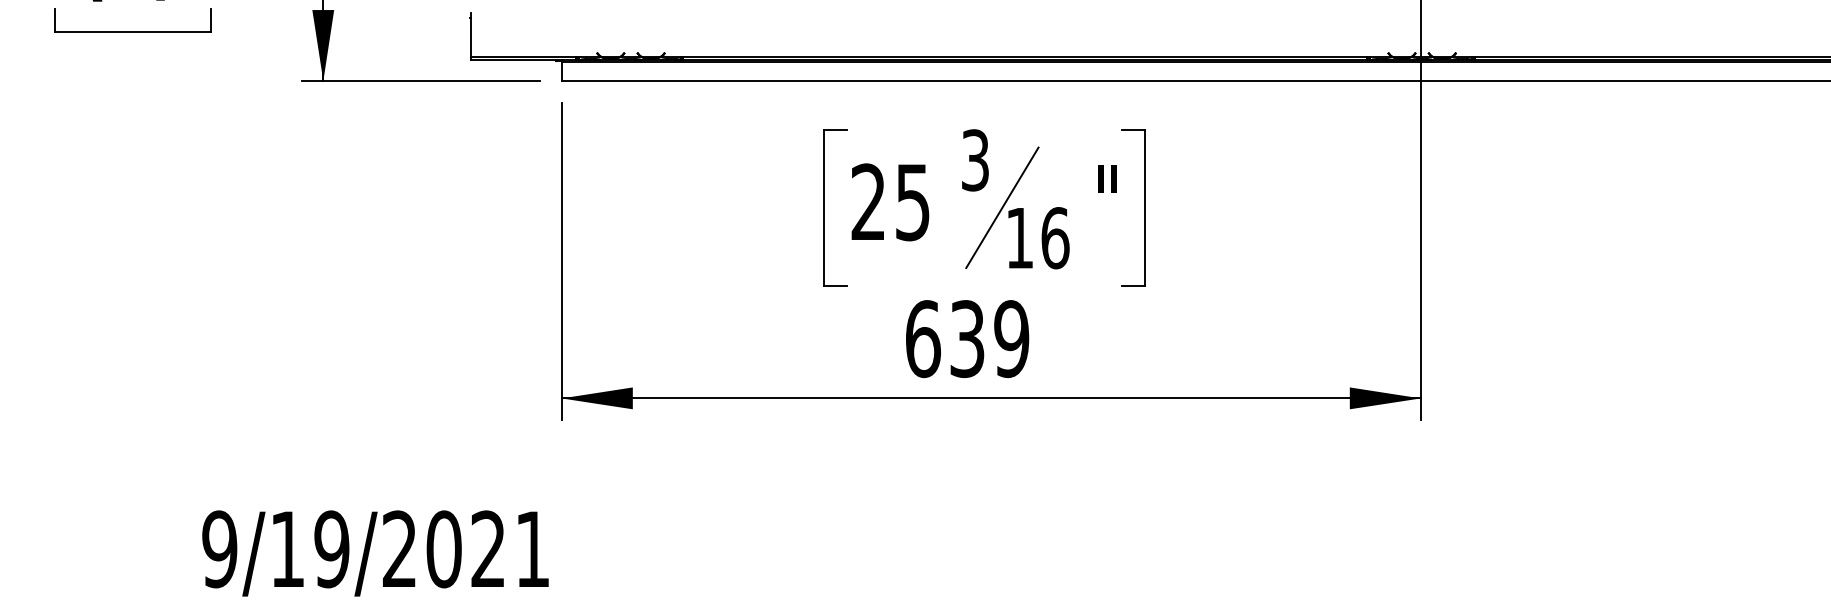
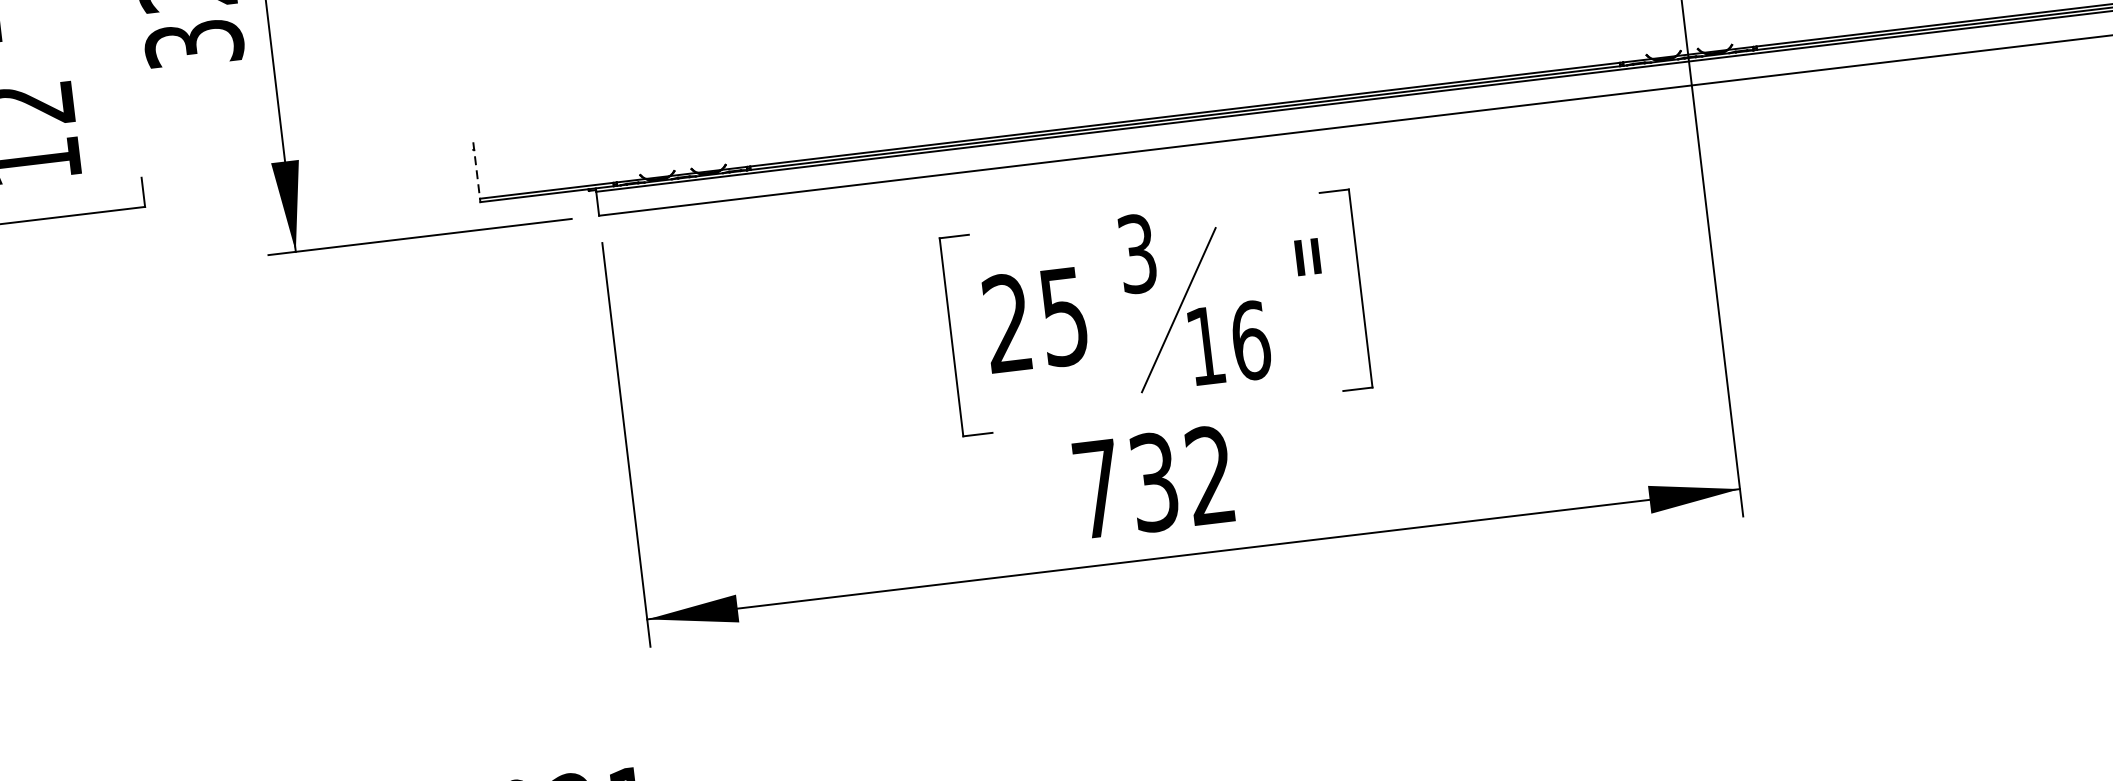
line: (471, 35) -> (477, 171), solid -> dashed
text: (967, 339) -> (1154, 482), 639 -> 732

